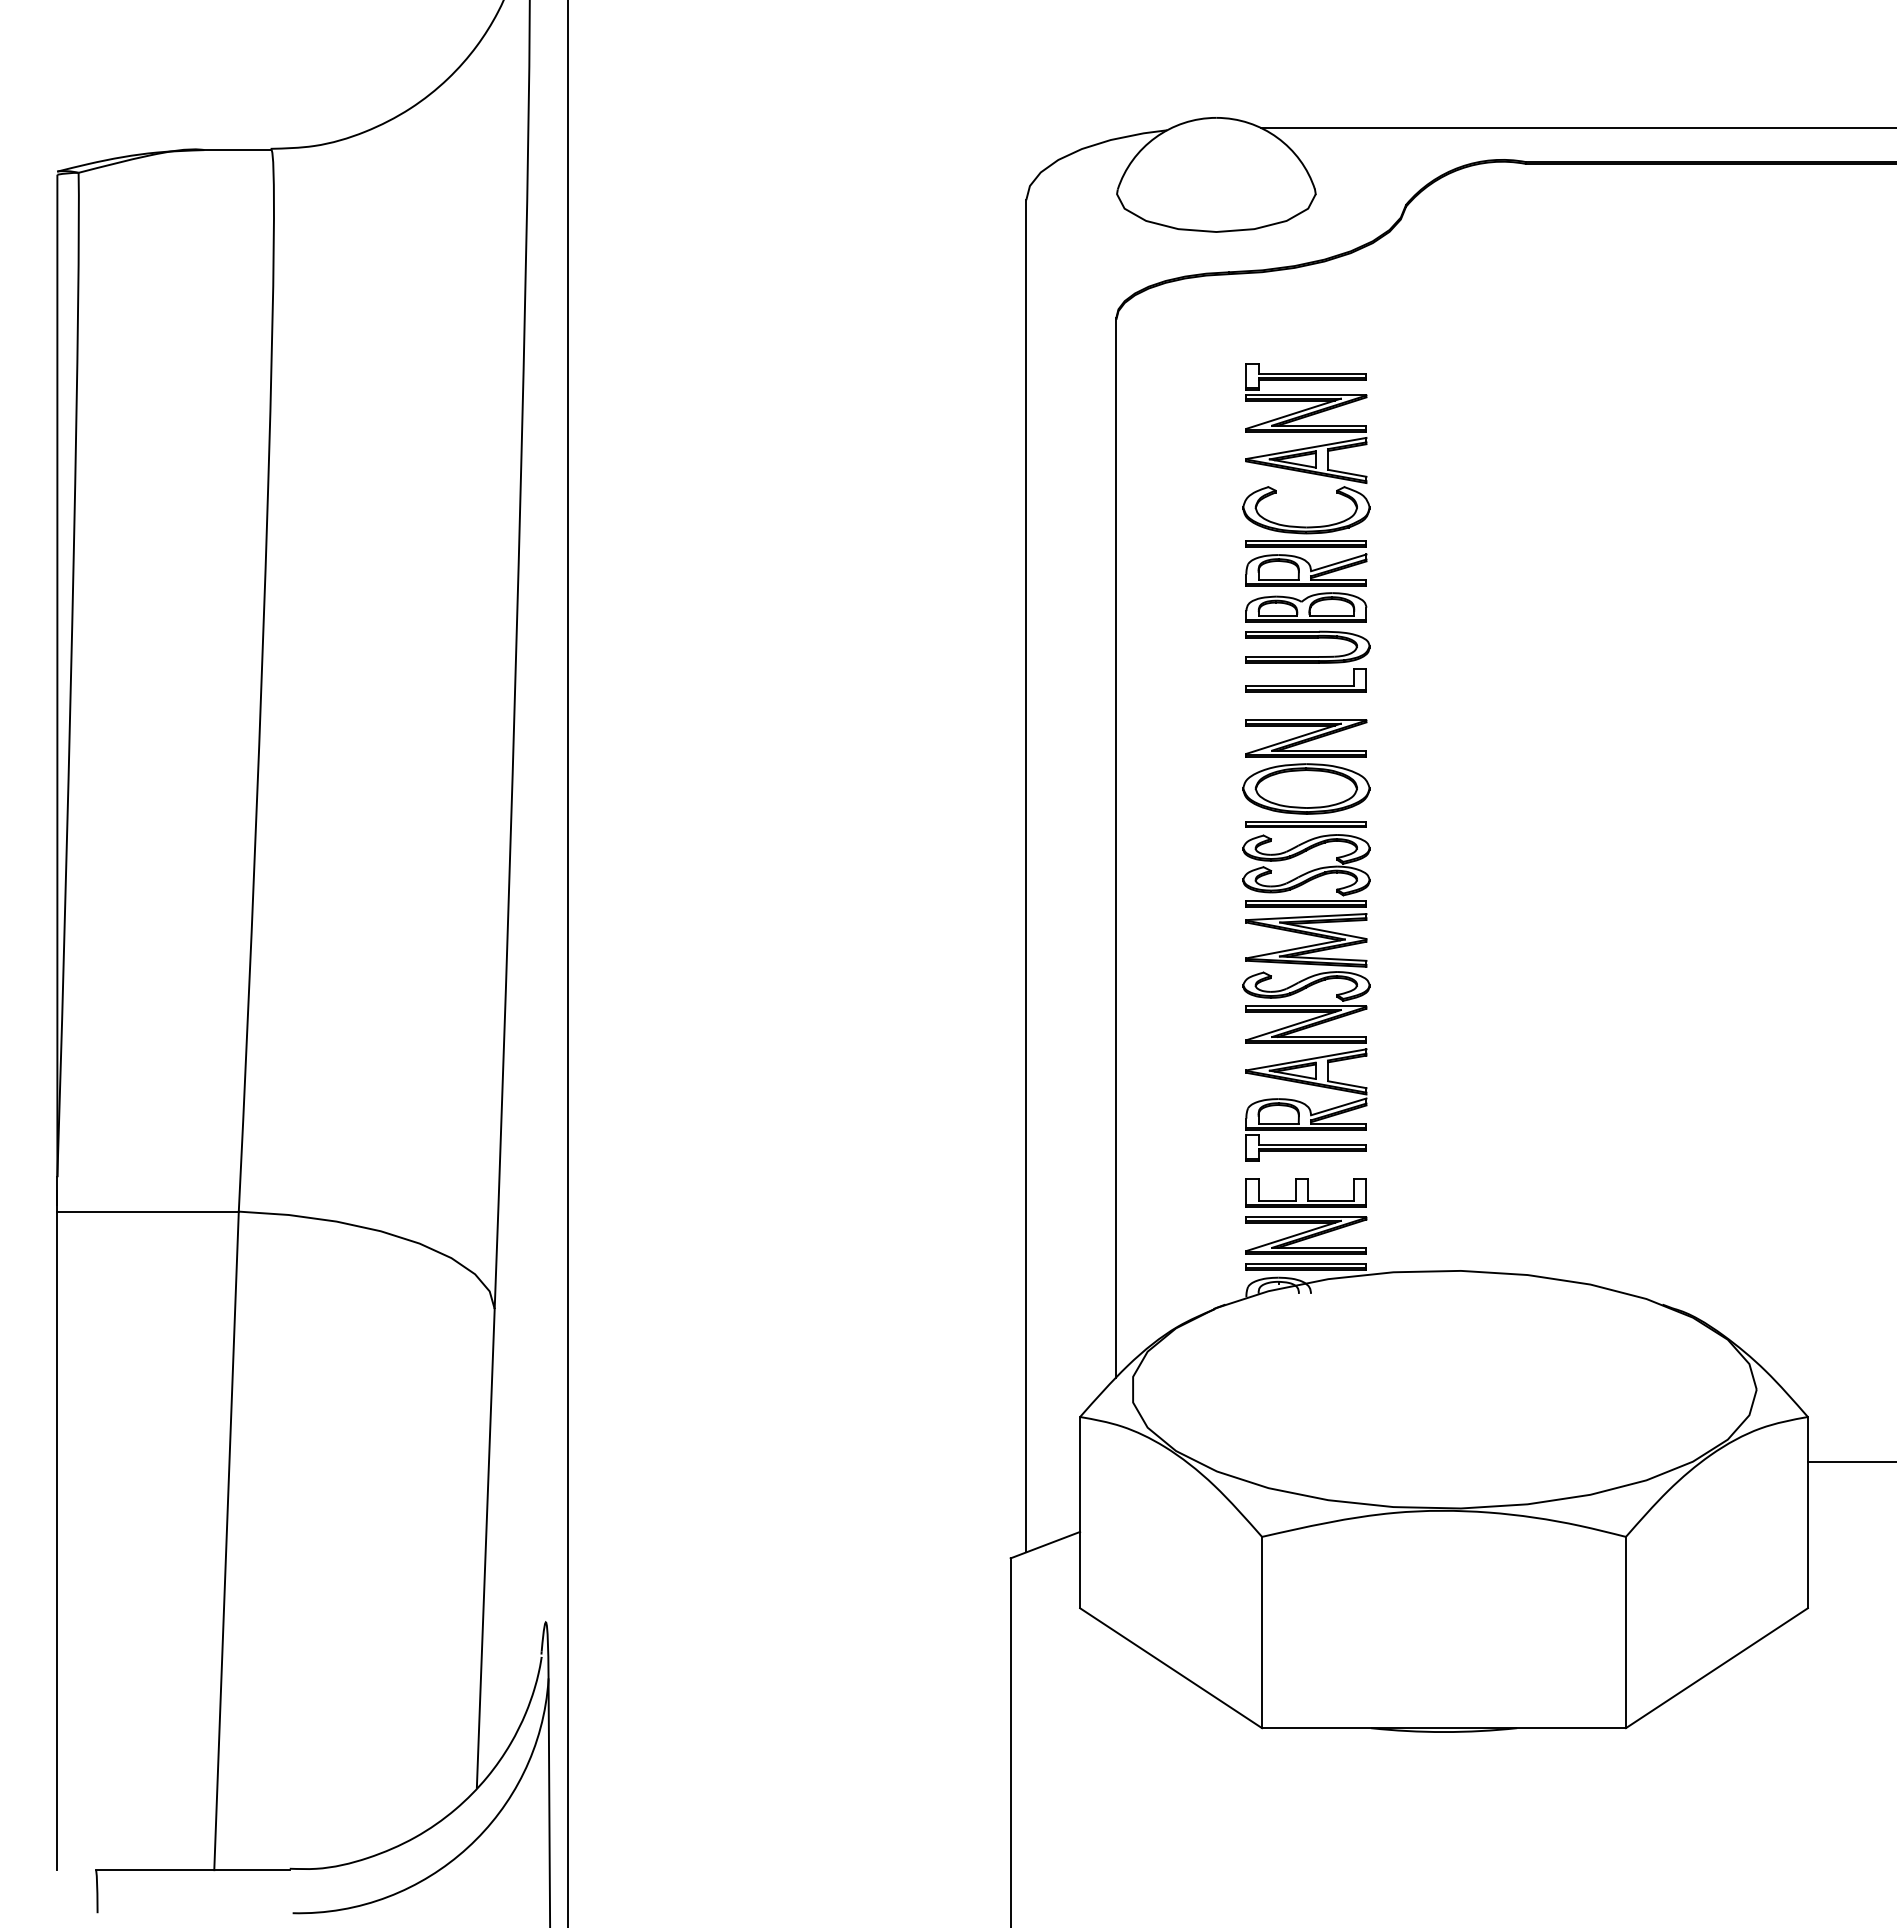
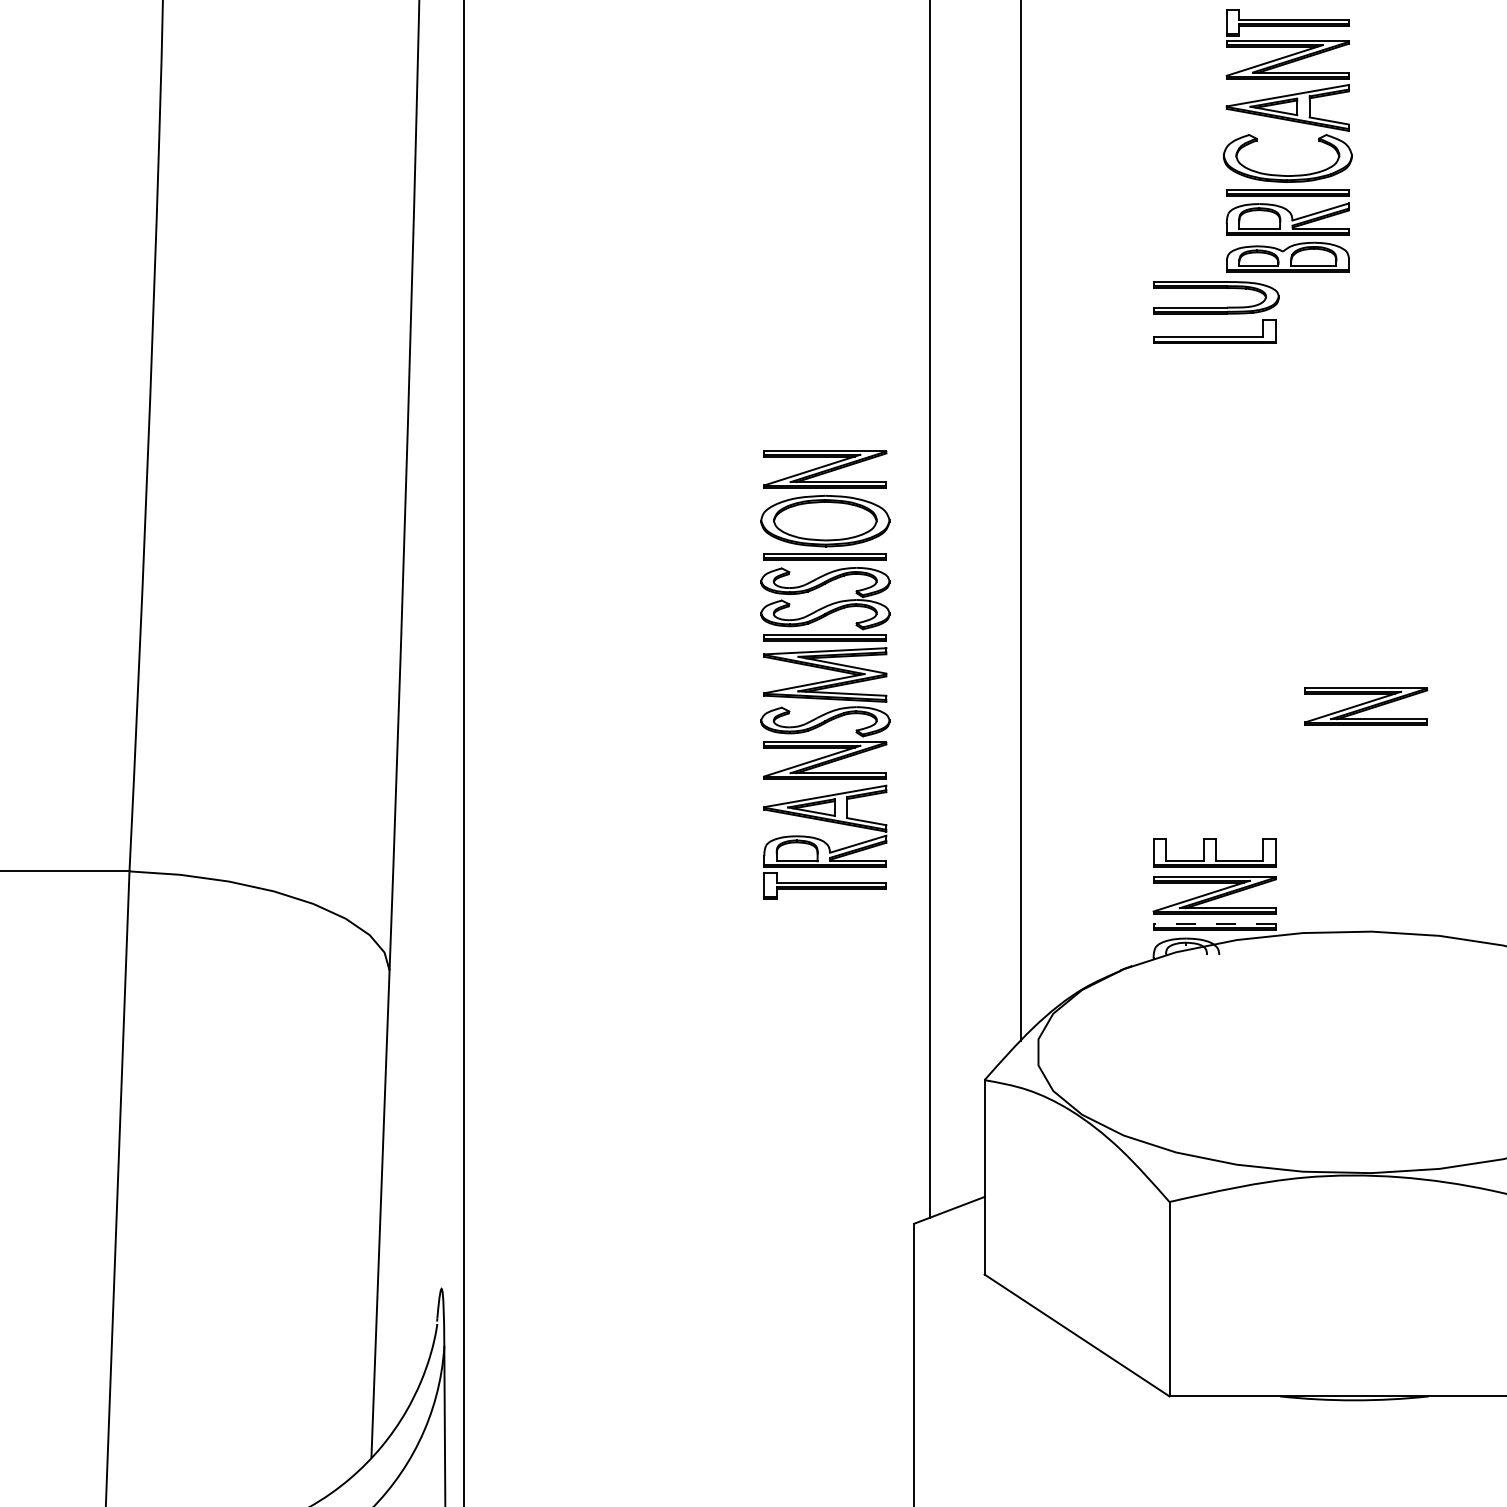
part: (1311, 474) -> (1292, 122), moved
part: (1306, 940) -> (825, 675), moved
part: (1455, 1049) -> (1366, 706), added
line: (1305, 1263) -> (1213, 924), solid -> dashed

